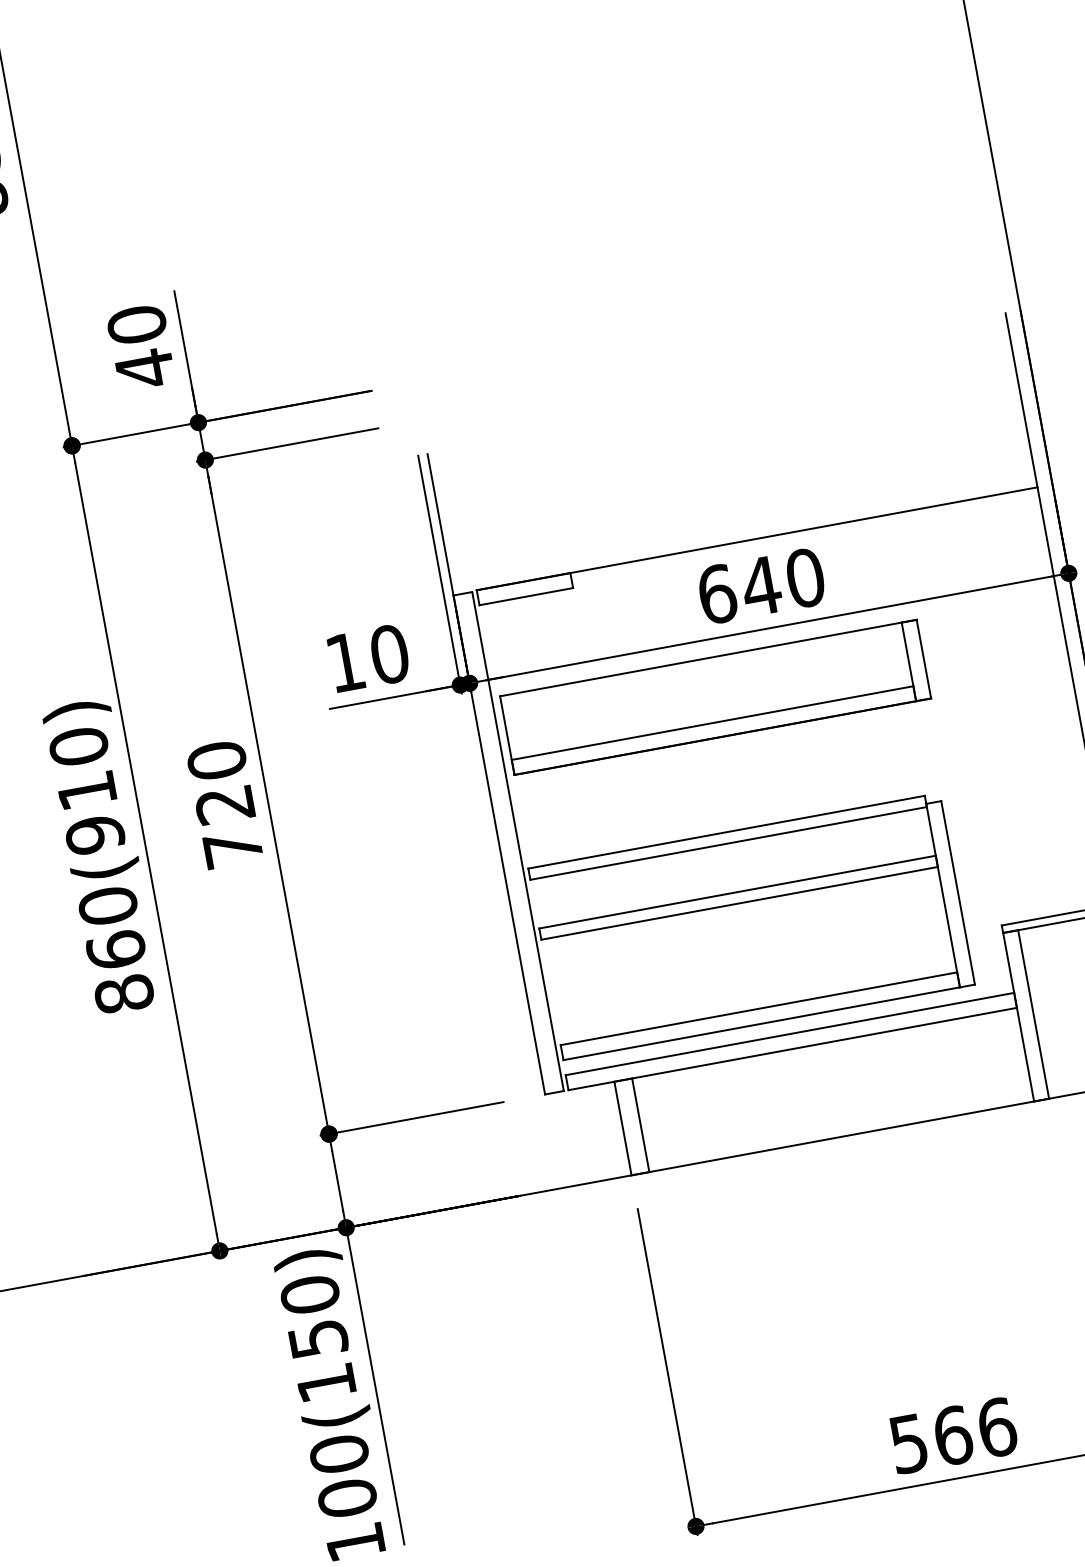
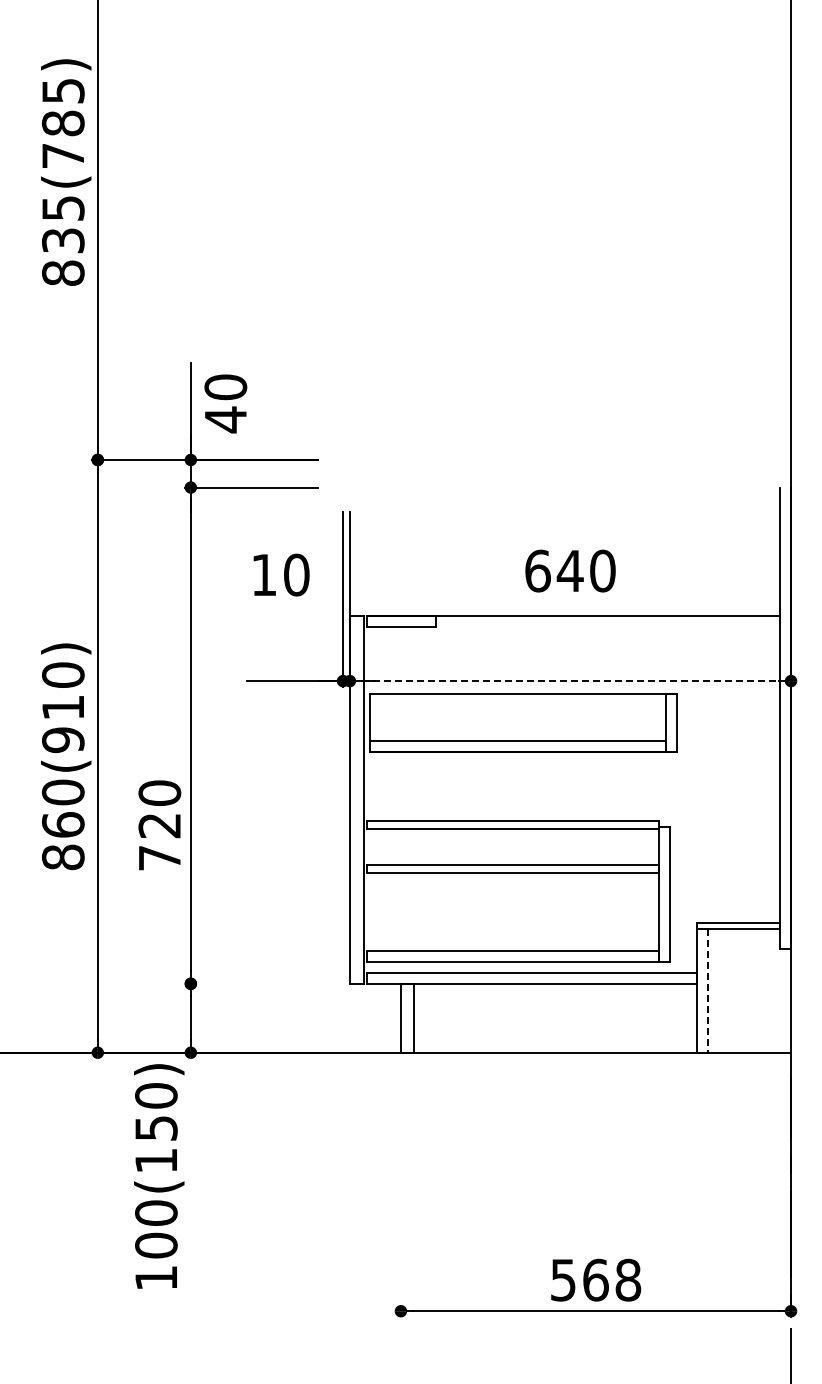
text: (140, 346) -> (225, 403), moved
text: (761, 585) -> (570, 570), moved
line: (769, 628) -> (570, 681), solid -> dashed
text: (368, 657) -> (281, 574), moved
text: (224, 804) -> (159, 825), moved
line: (1034, 1015) -> (708, 991), solid -> dashed
line: (411, 1118) -> (251, 983), removed
line: (667, 1372) -> (400, 1197), removed
line: (374, 1385) -> (190, 1168), removed
text: (997, 1426) -> (628, 1279), 566 -> 568

